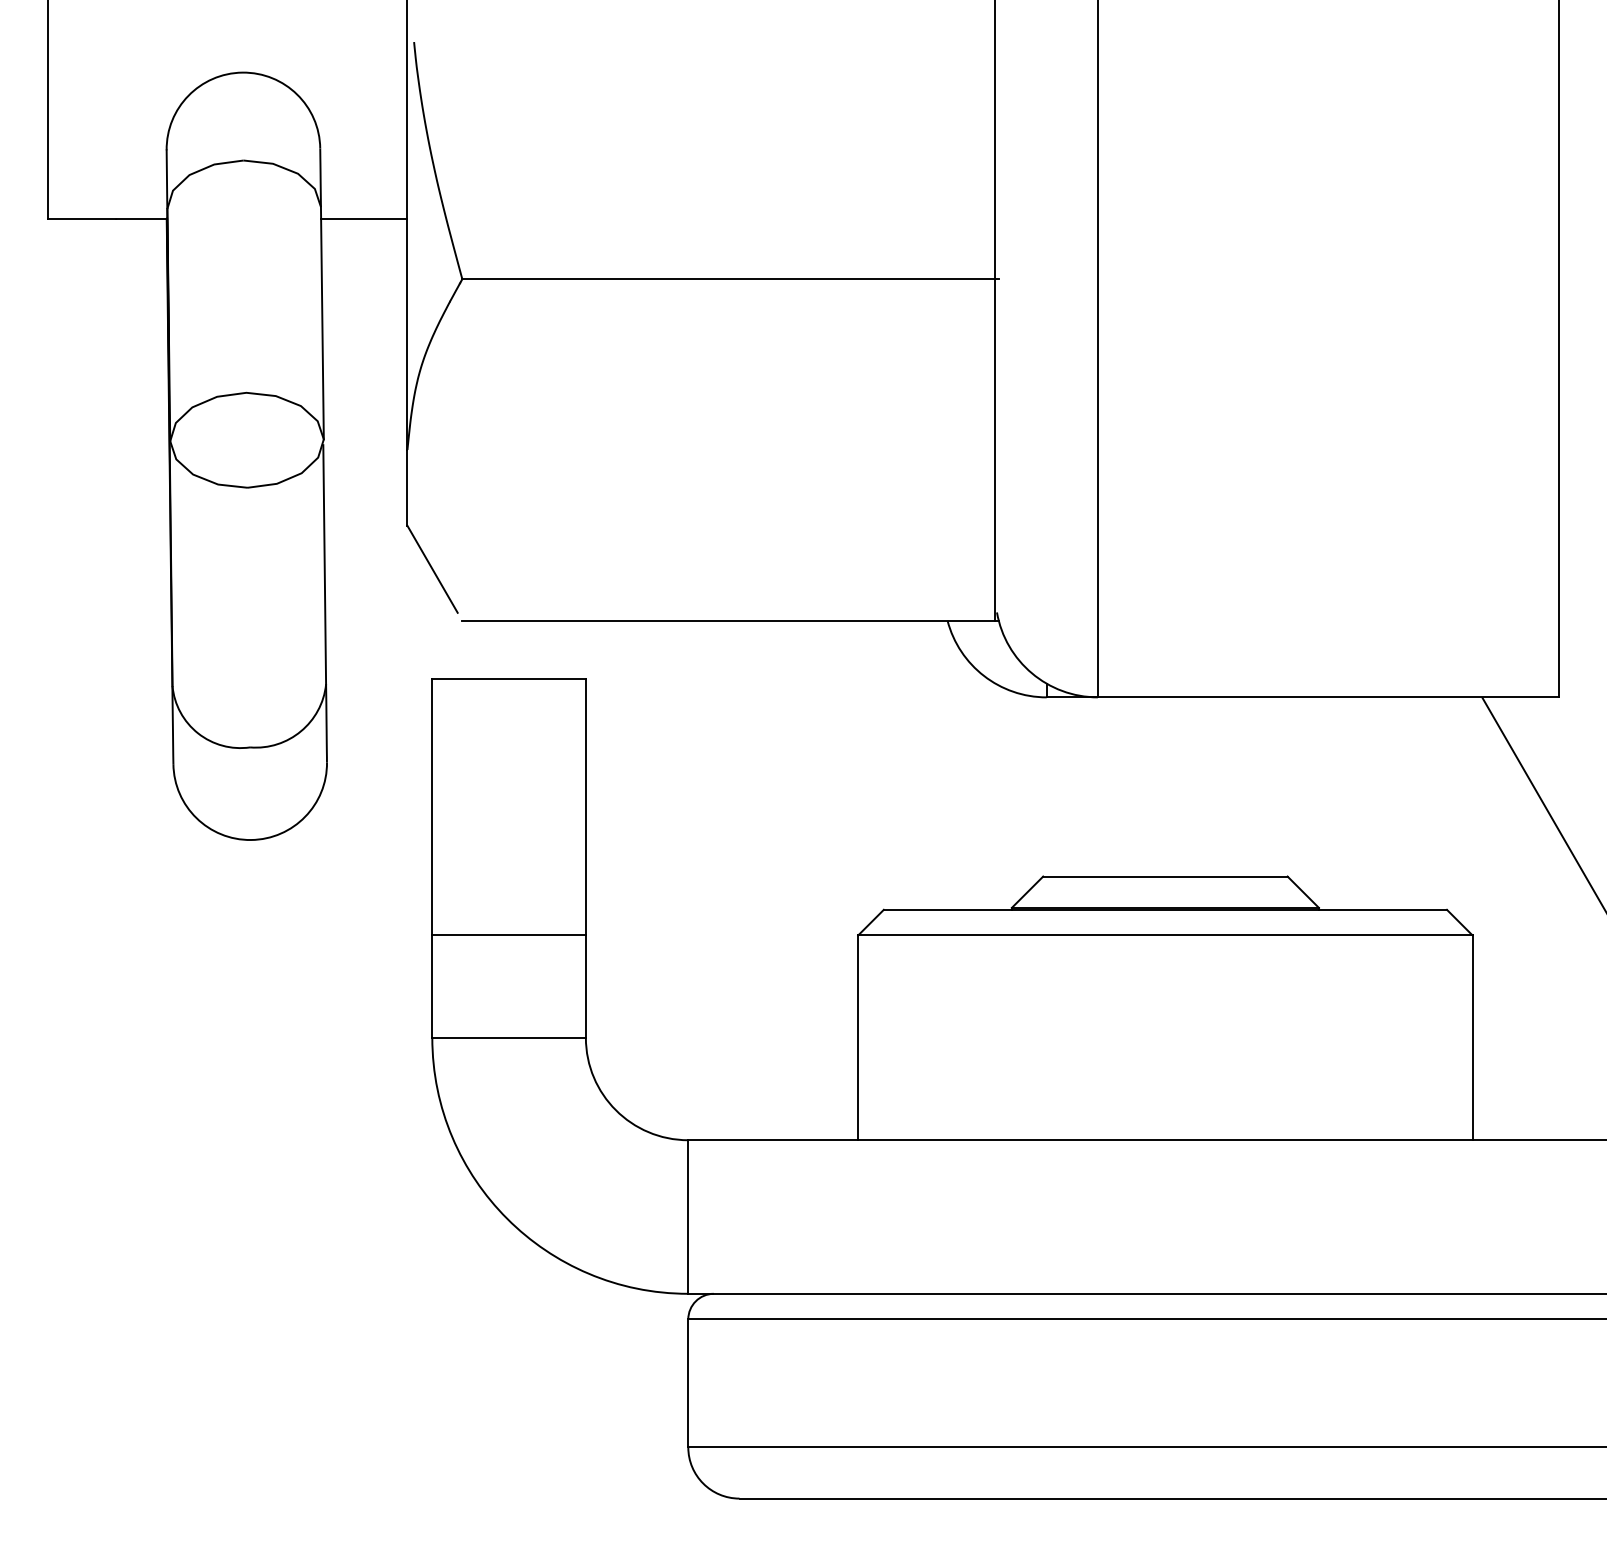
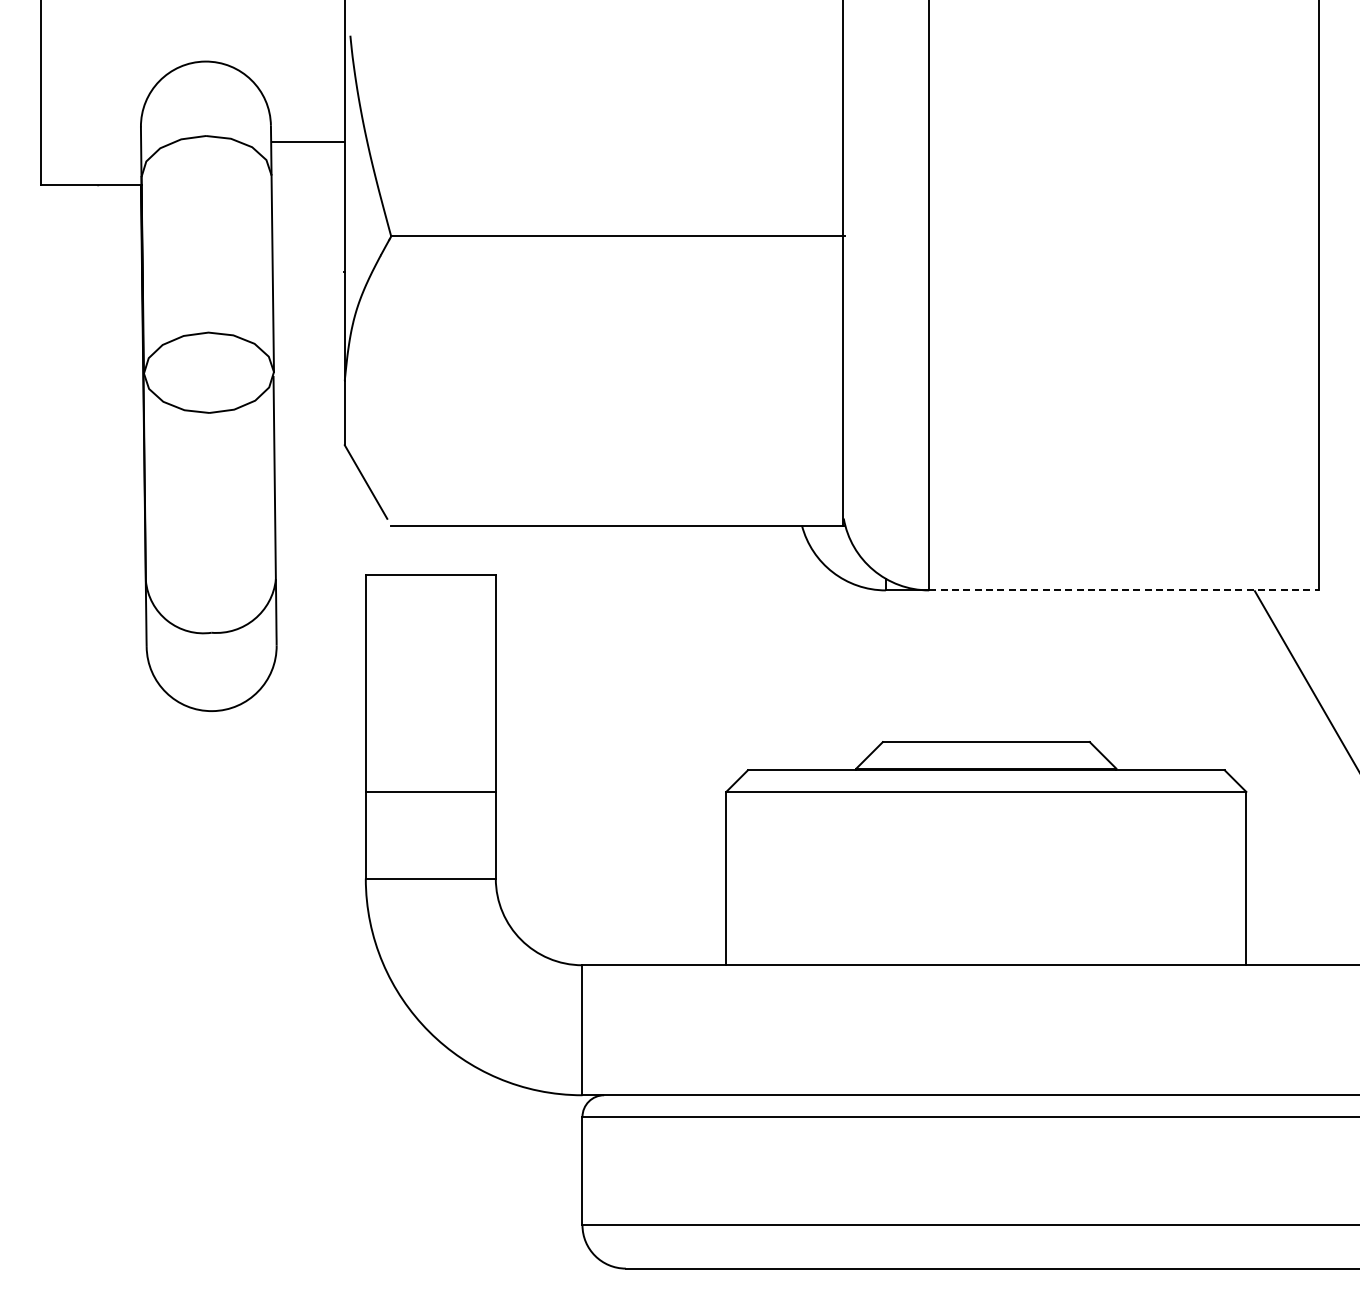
line: (363, 219) -> (307, 142), moved
line: (1328, 697) -> (1124, 590), solid -> dashed

